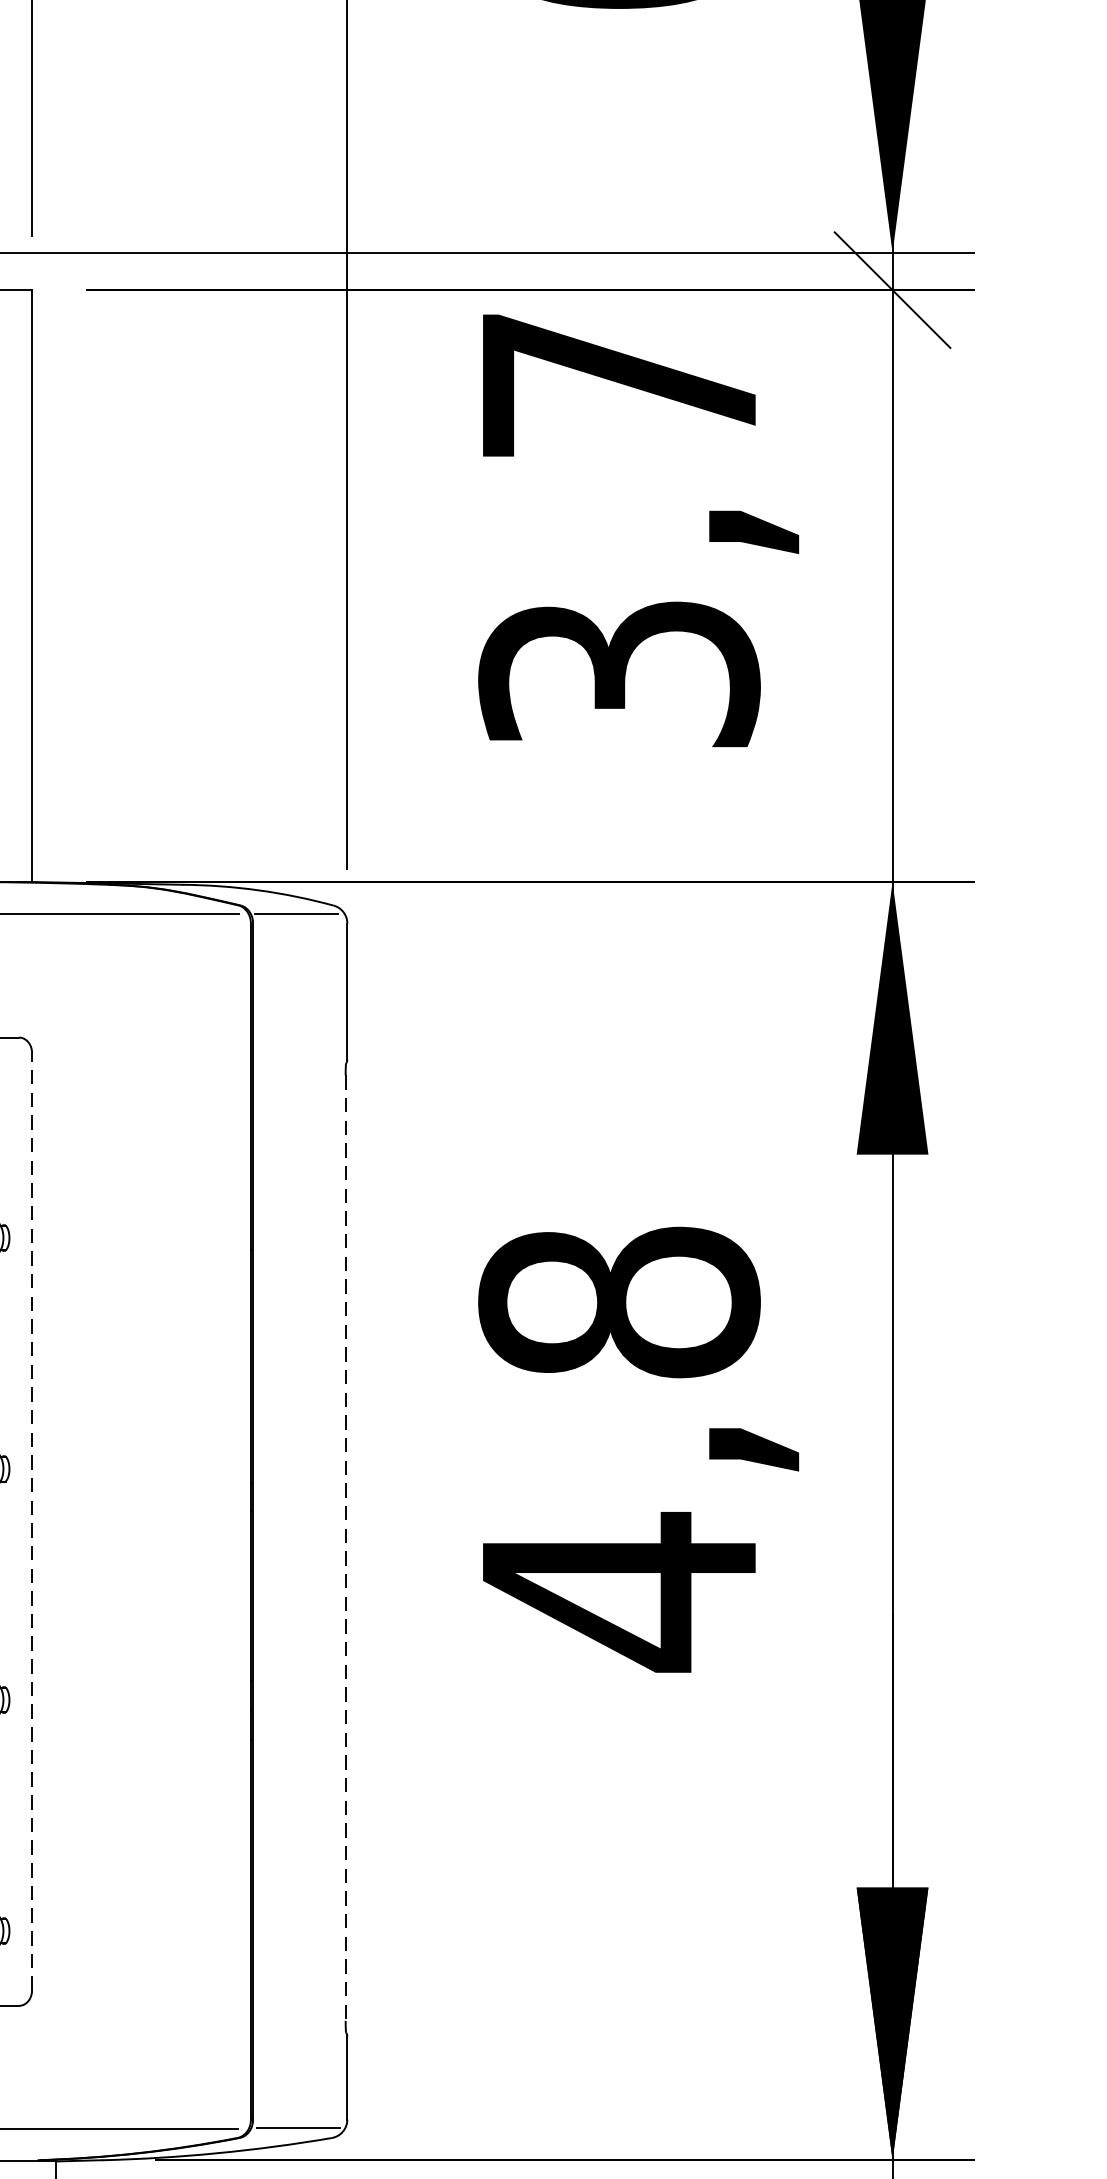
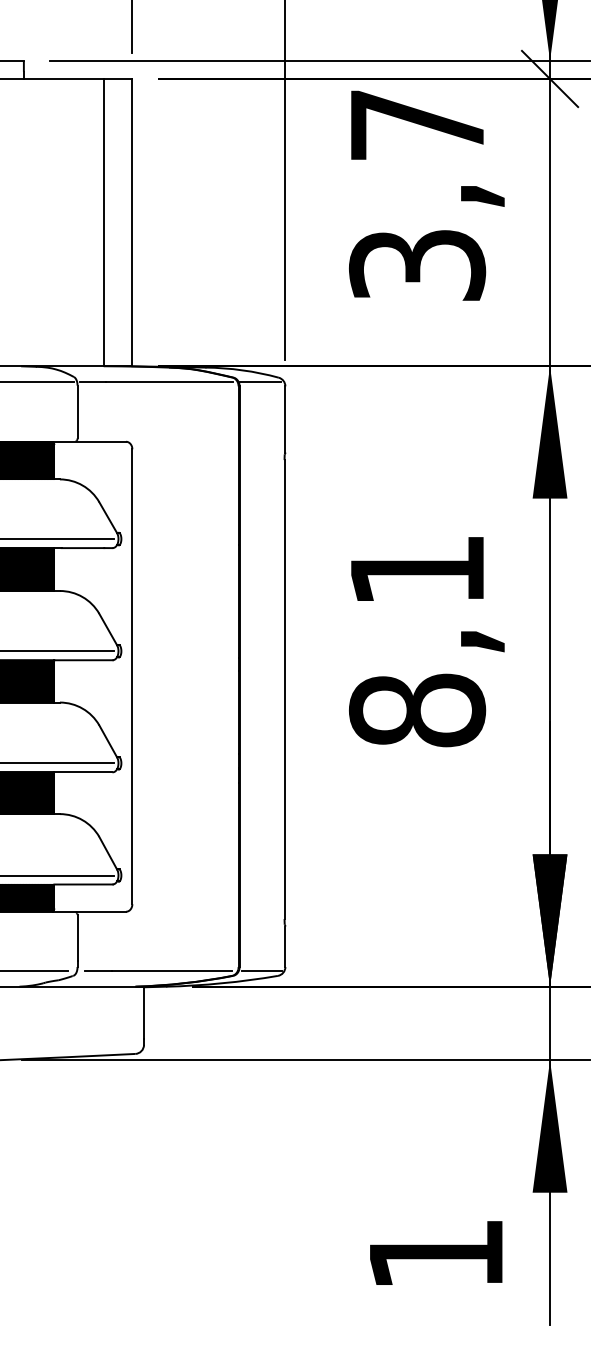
text: (619, 1449) -> (417, 641), 4,8 -> 8,1
line: (32, 1521) -> (132, 676), dashed -> solid
line: (345, 1550) -> (284, 690), dashed -> solid

